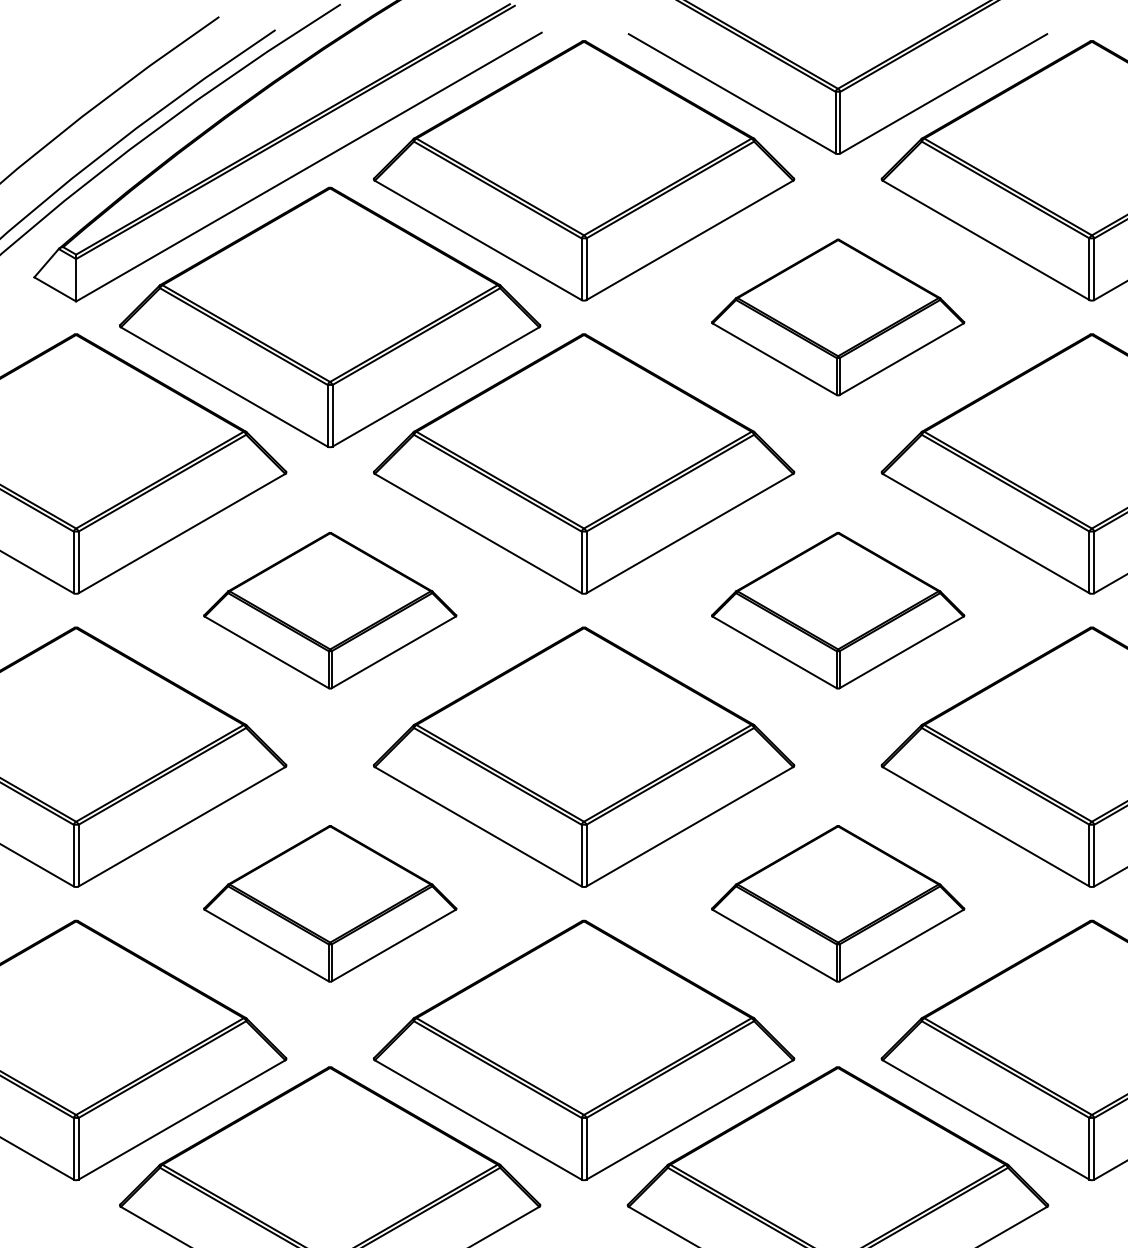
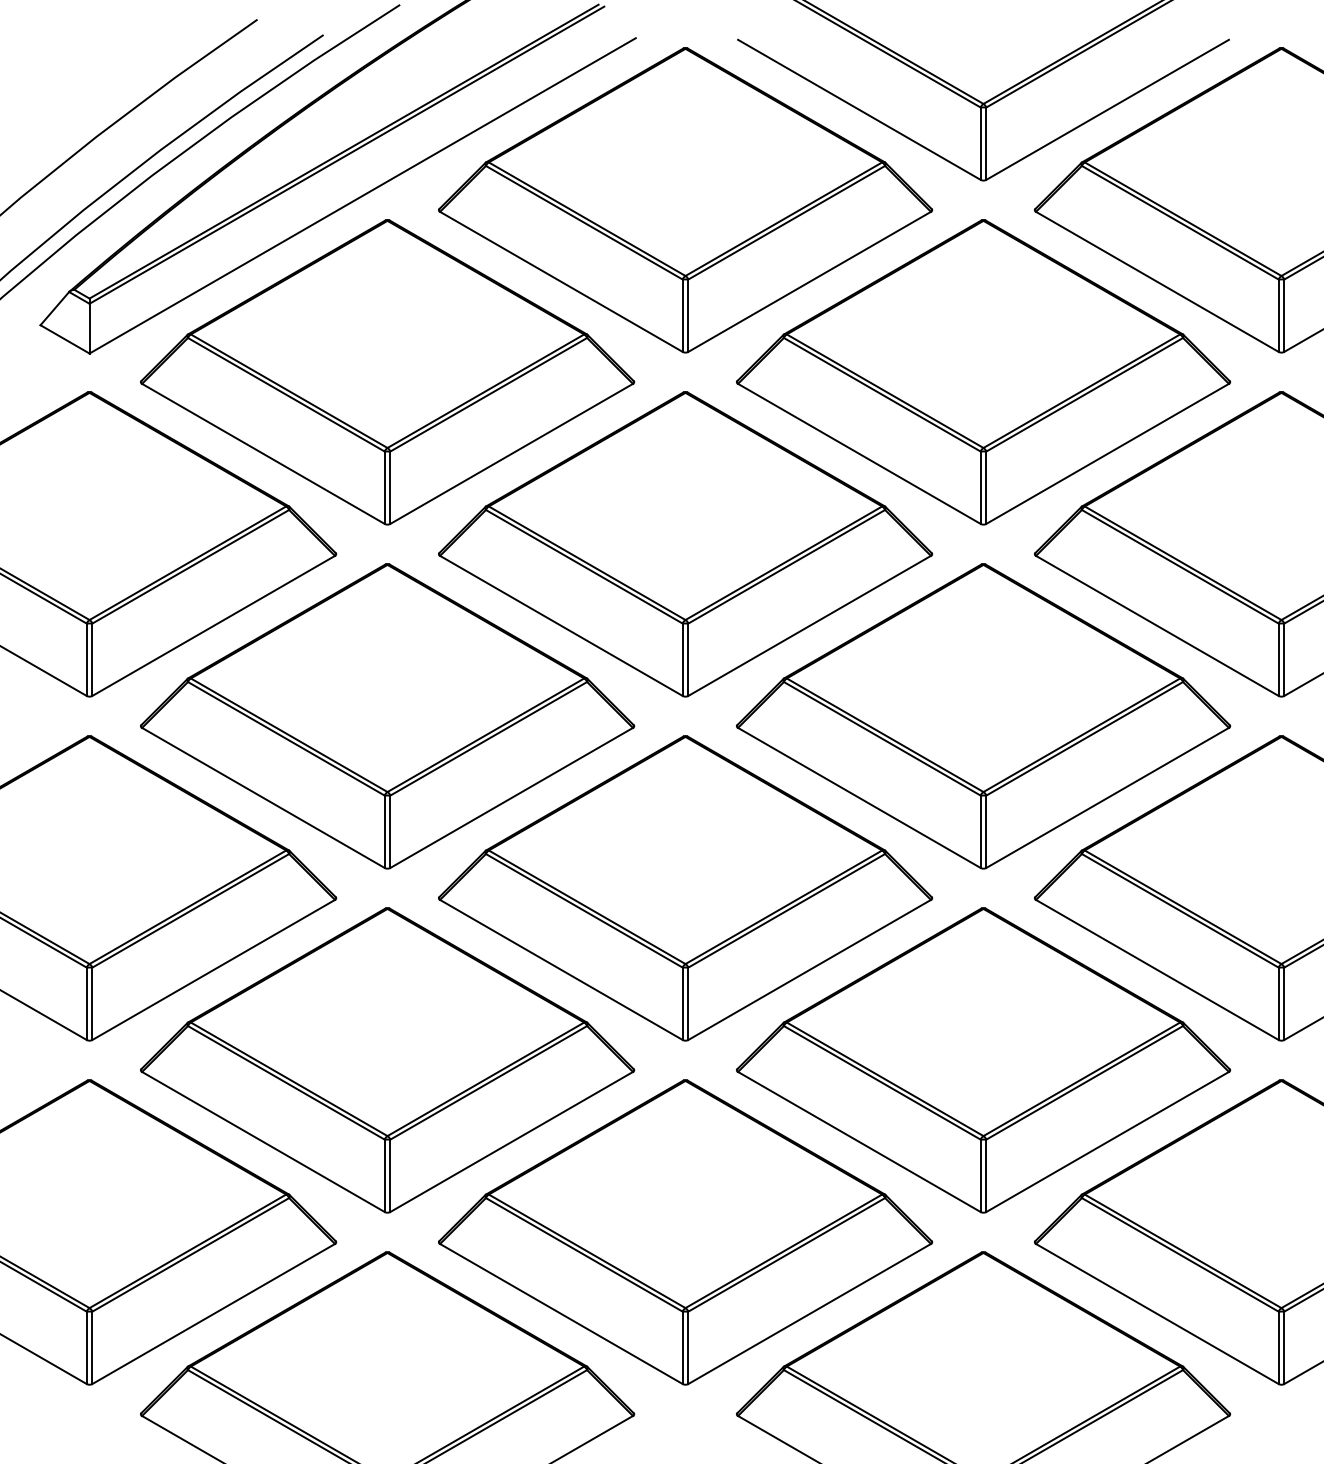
part: (837, 317) -> (983, 372), size x1.67
part: (330, 610) -> (387, 716), size x1.67
part: (837, 610) -> (983, 716), size x1.67
part: (330, 903) -> (387, 1060), size x1.67
part: (837, 903) -> (983, 1060), size x1.67

